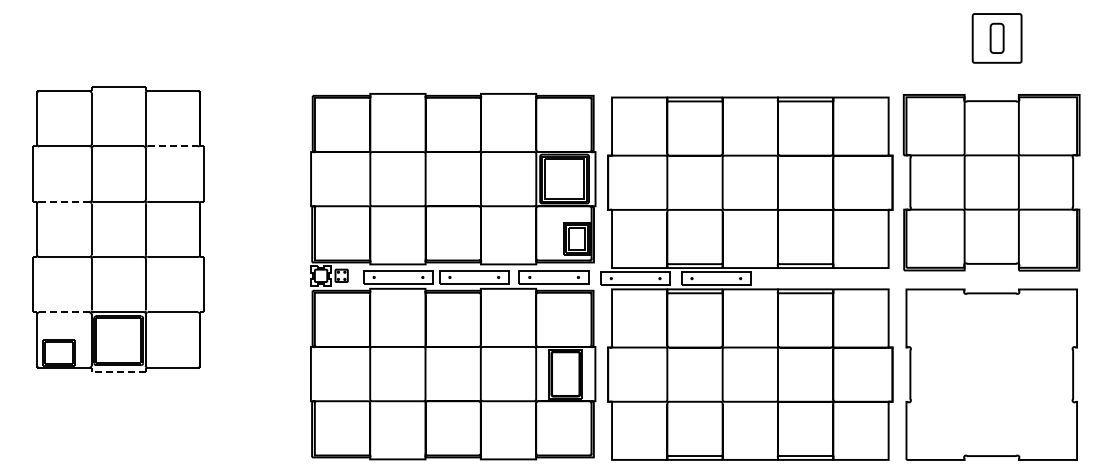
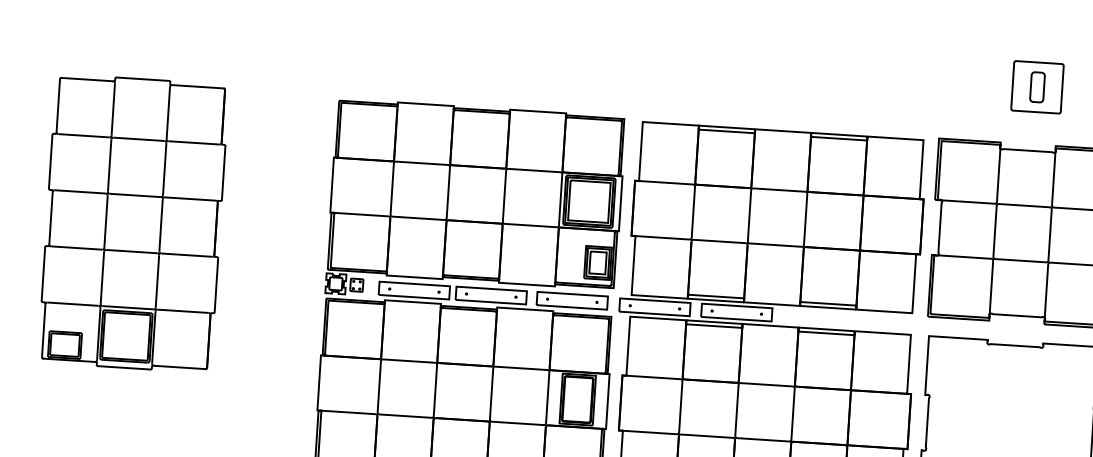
line: (173, 146) -> (194, 142), dashed -> solid
line: (63, 201) -> (79, 191), dashed -> solid
line: (63, 312) -> (72, 304), dashed -> solid
line: (118, 371) -> (124, 367), dashed -> solid

